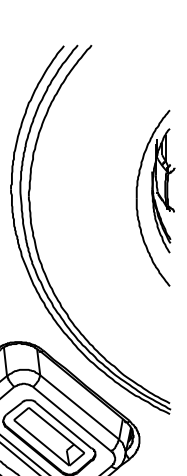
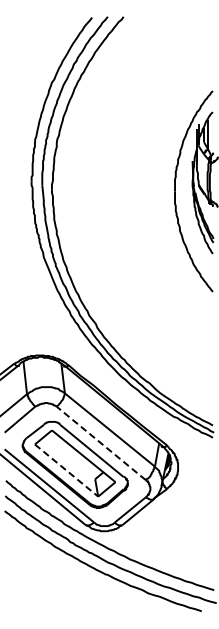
line: (72, 419) -> (101, 443), solid -> dashed
line: (41, 442) -> (66, 470), solid -> dashed

